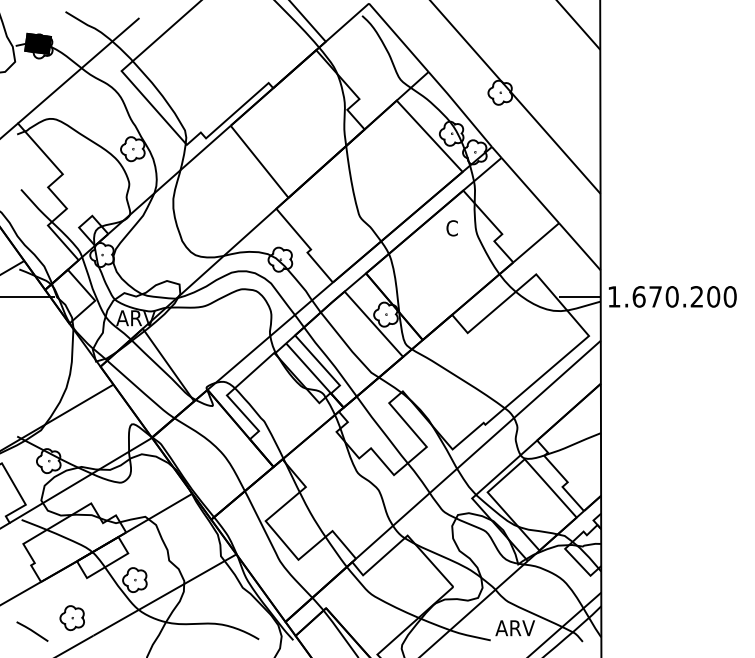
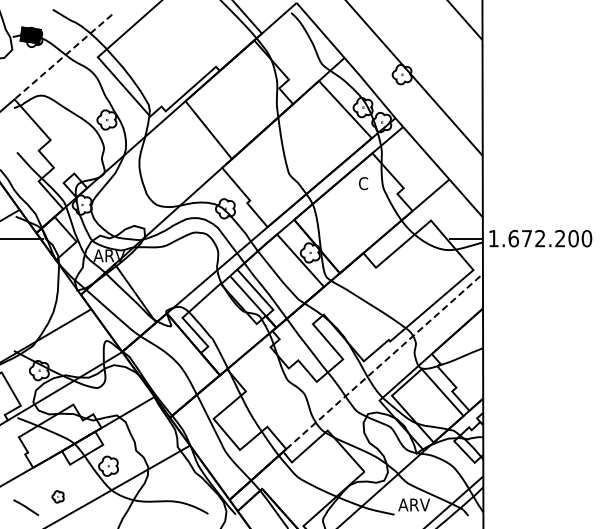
line: (78, 70) -> (63, 56), solid -> dashed
text: (672, 296) -> (540, 238), 1.670.200 -> 1.672.200
line: (478, 449) -> (384, 361), solid -> dashed
part: (71, 617) -> (57, 496), size x0.6

